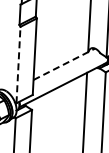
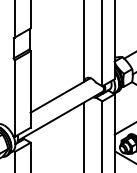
line: (18, 64) -> (14, 98), dashed -> solid
line: (64, 64) -> (60, 95), dashed -> solid

